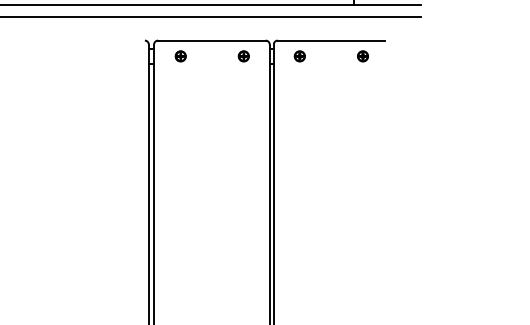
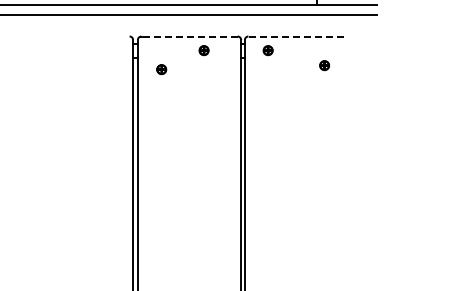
line: (211, 40) -> (189, 36), solid -> dashed
line: (331, 40) -> (296, 36), solid -> dashed
part: (180, 56) -> (161, 69), moved
part: (243, 56) -> (203, 50), moved
part: (362, 56) -> (324, 65), moved

